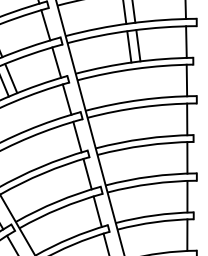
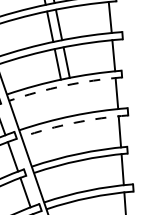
arc: (134, 68) -> (64, 85), solid -> dashed
arc: (141, 107) -> (74, 123), solid -> dashed

